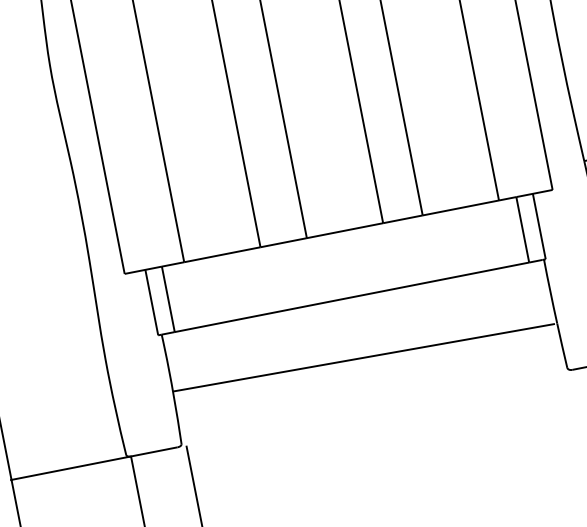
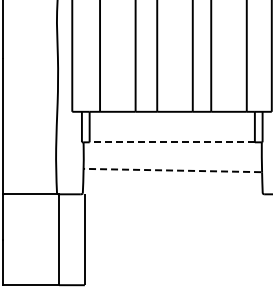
line: (352, 297) -> (172, 142), solid -> dashed
line: (364, 357) -> (172, 170), solid -> dashed

